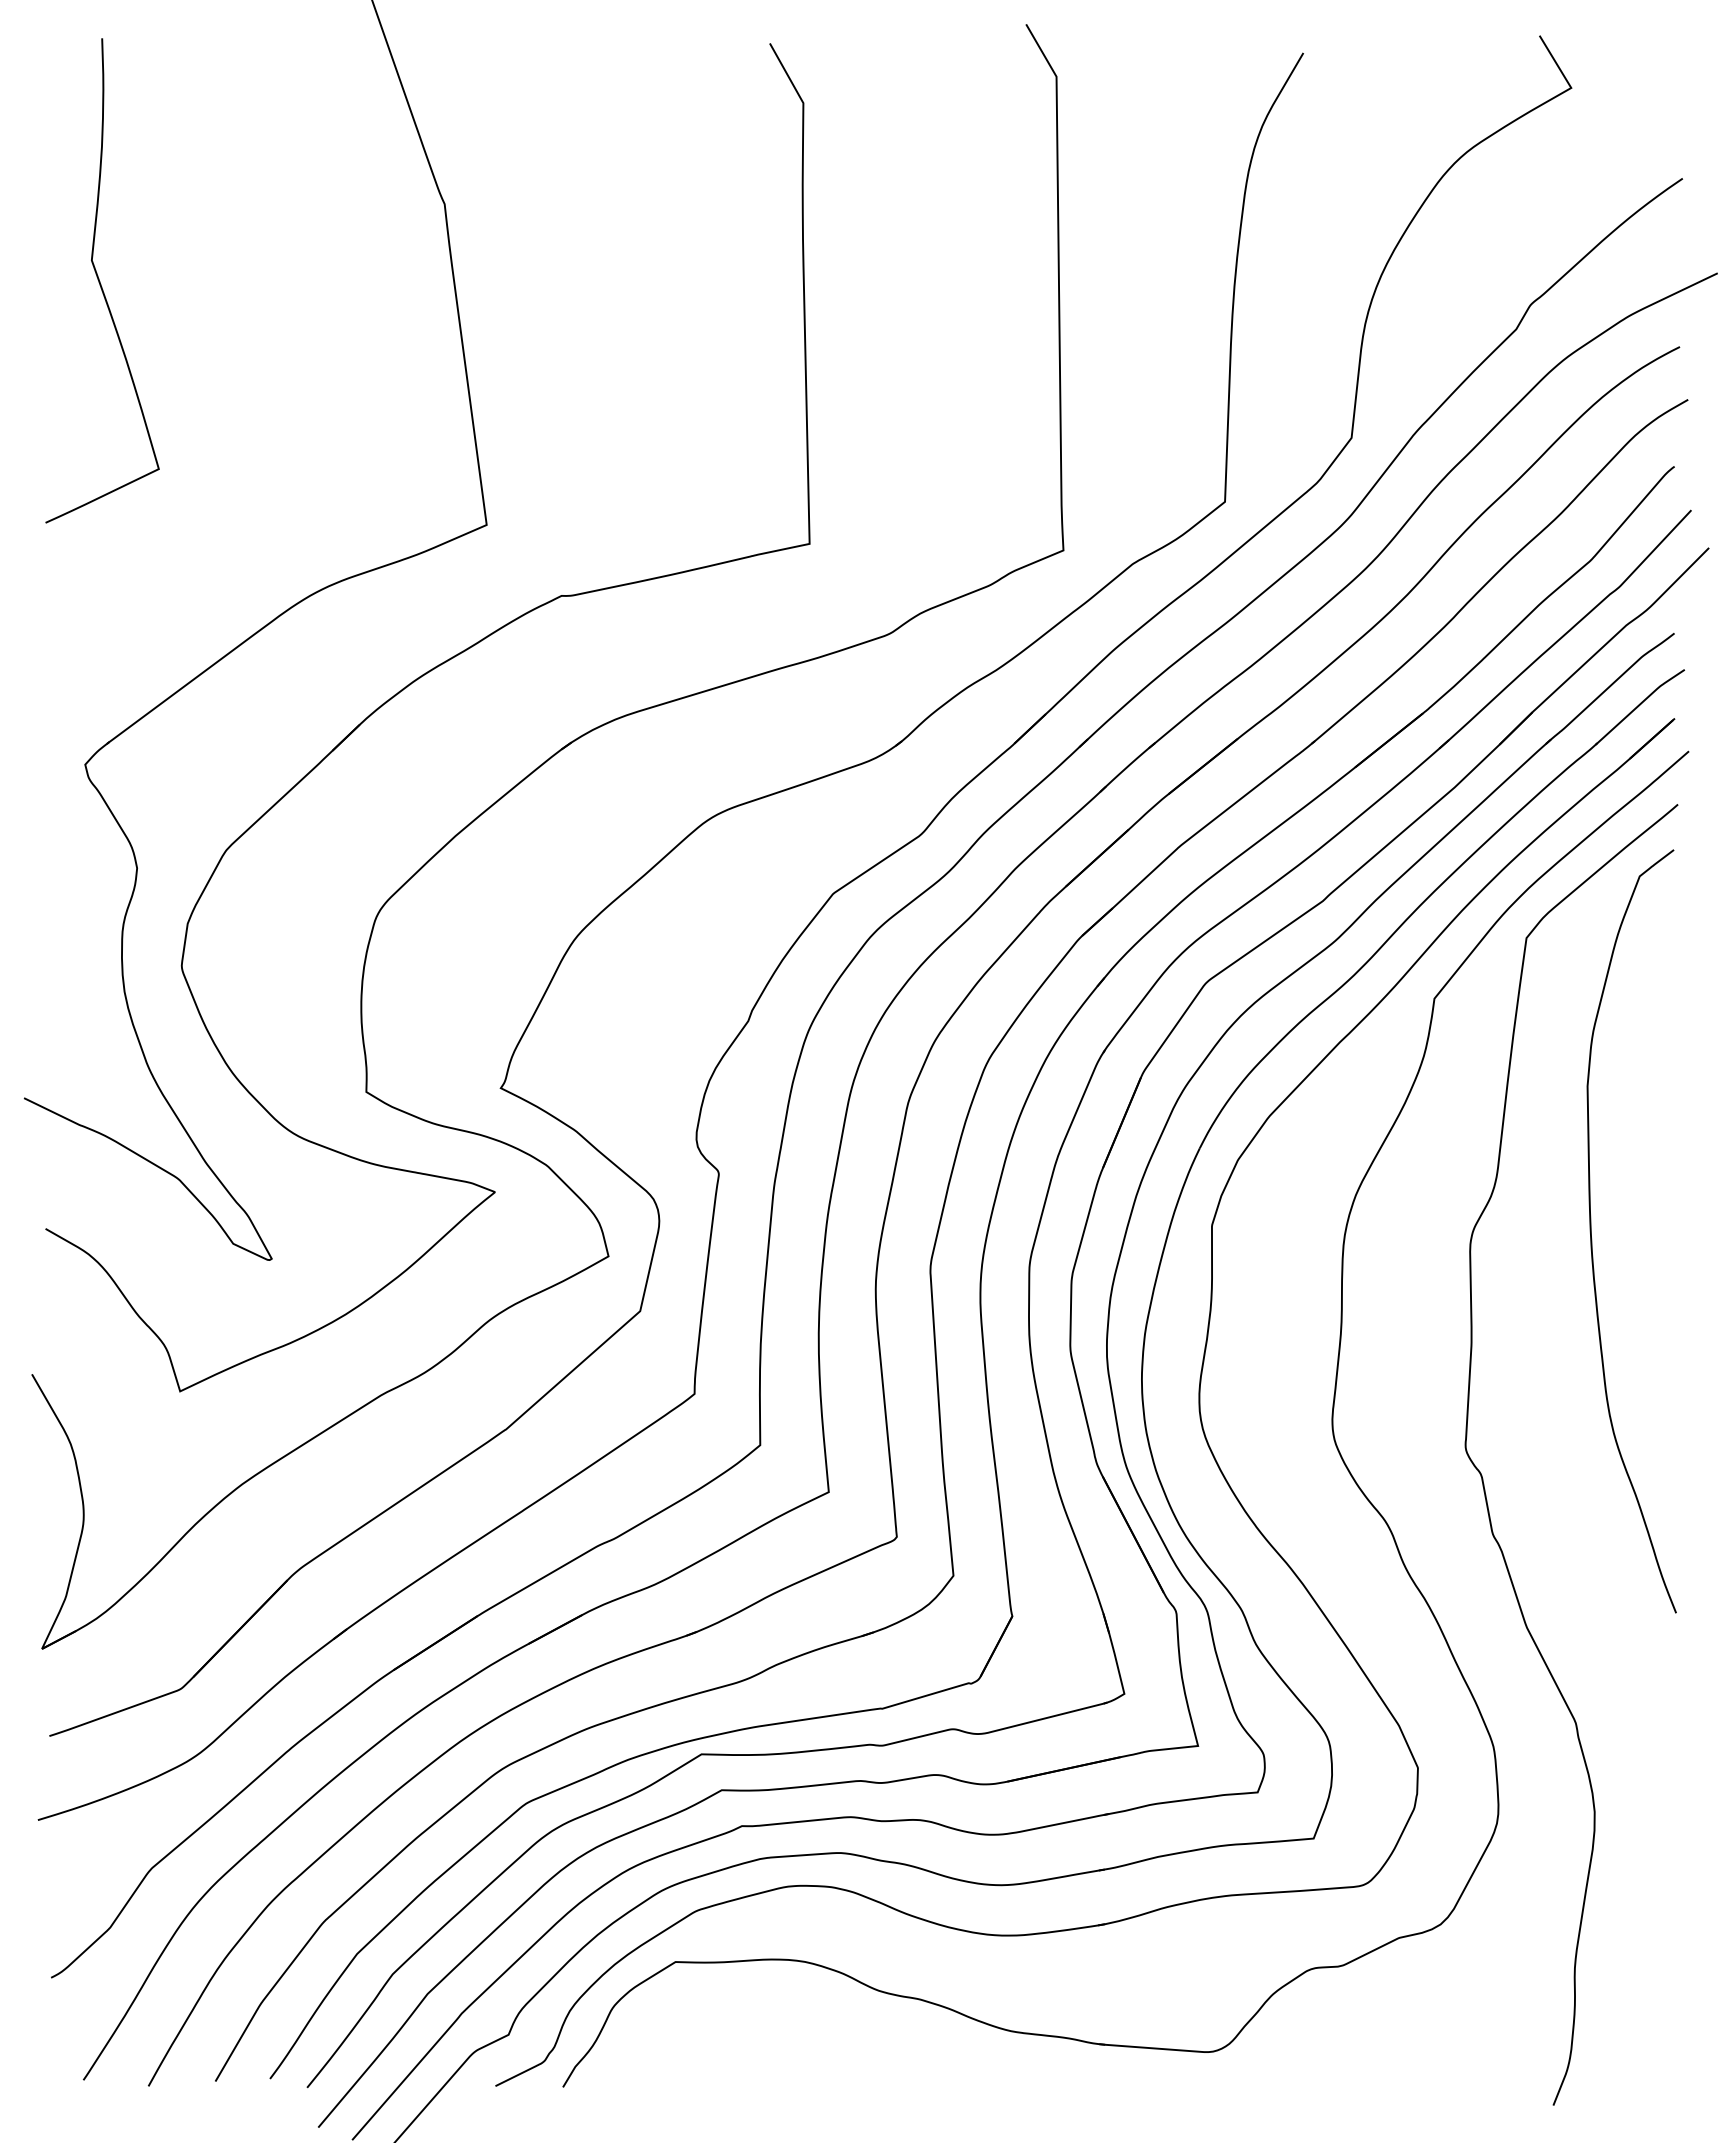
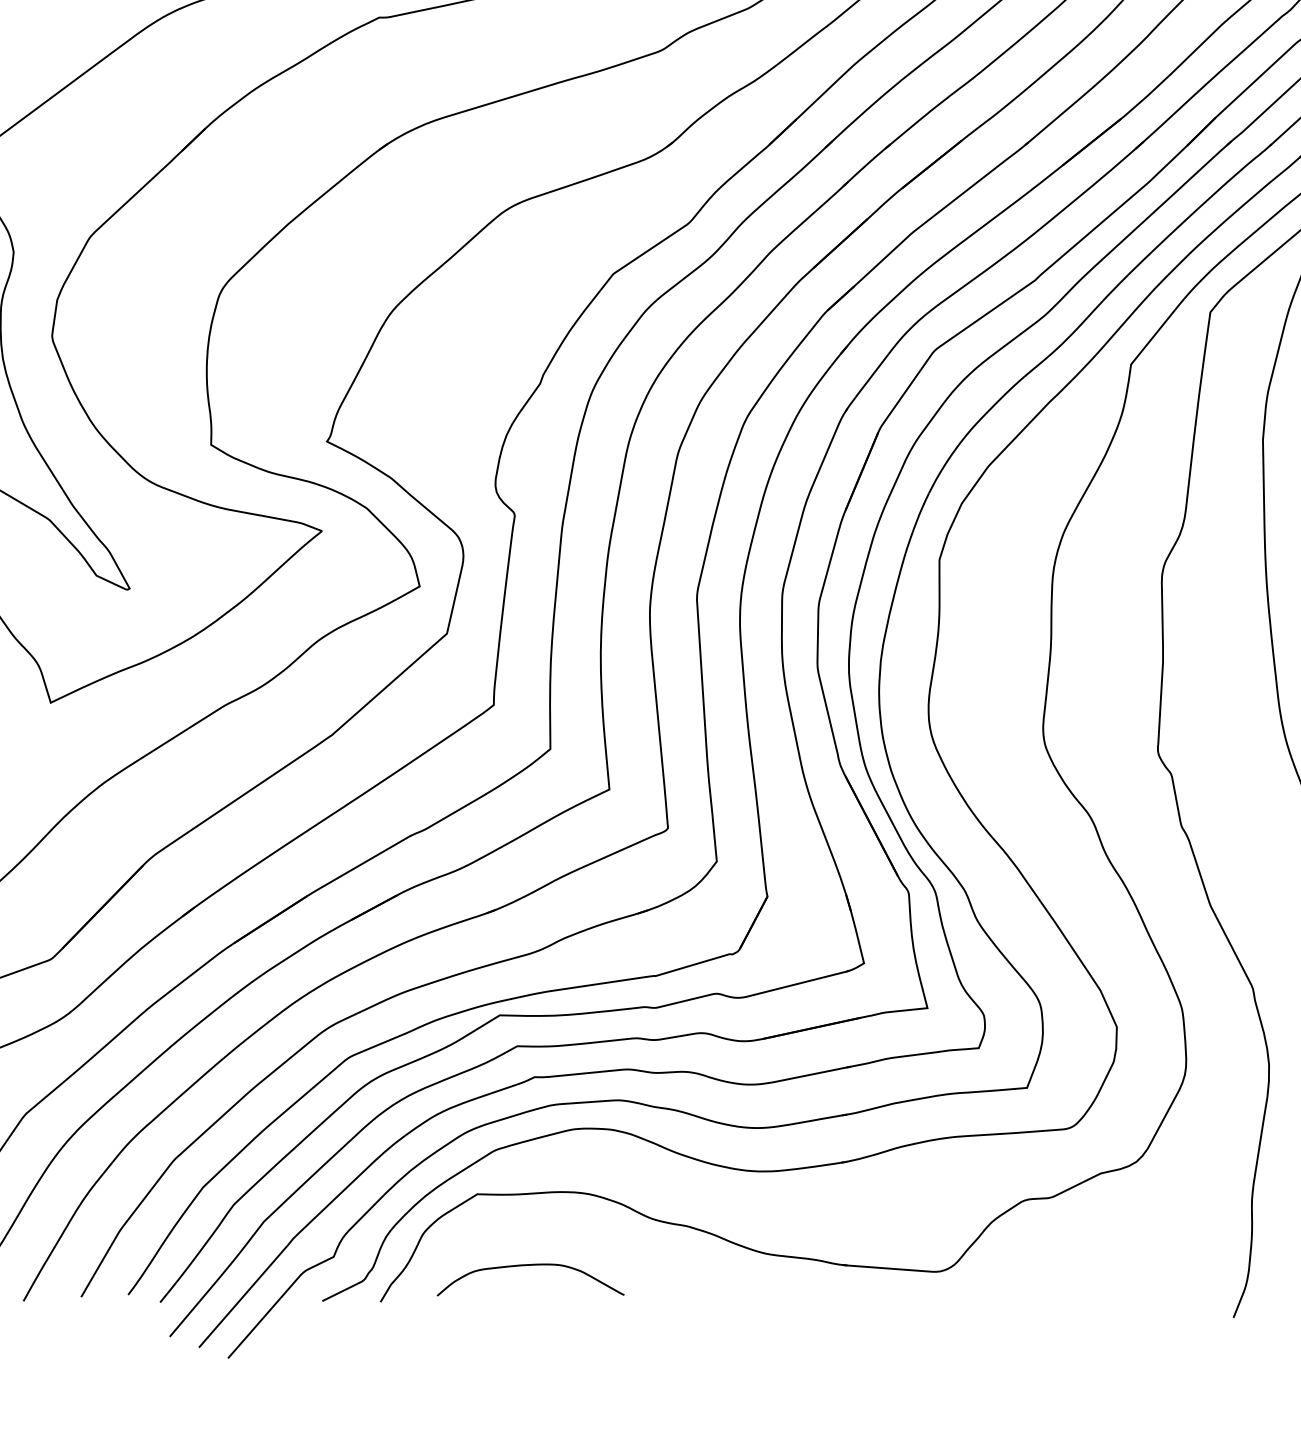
curve: (735, 2045) -> (529, 1266), added

